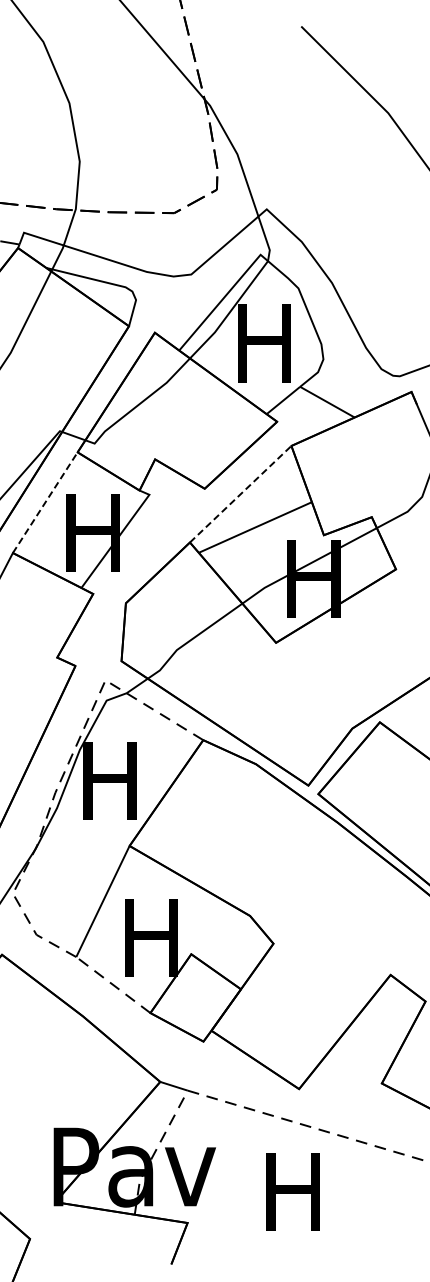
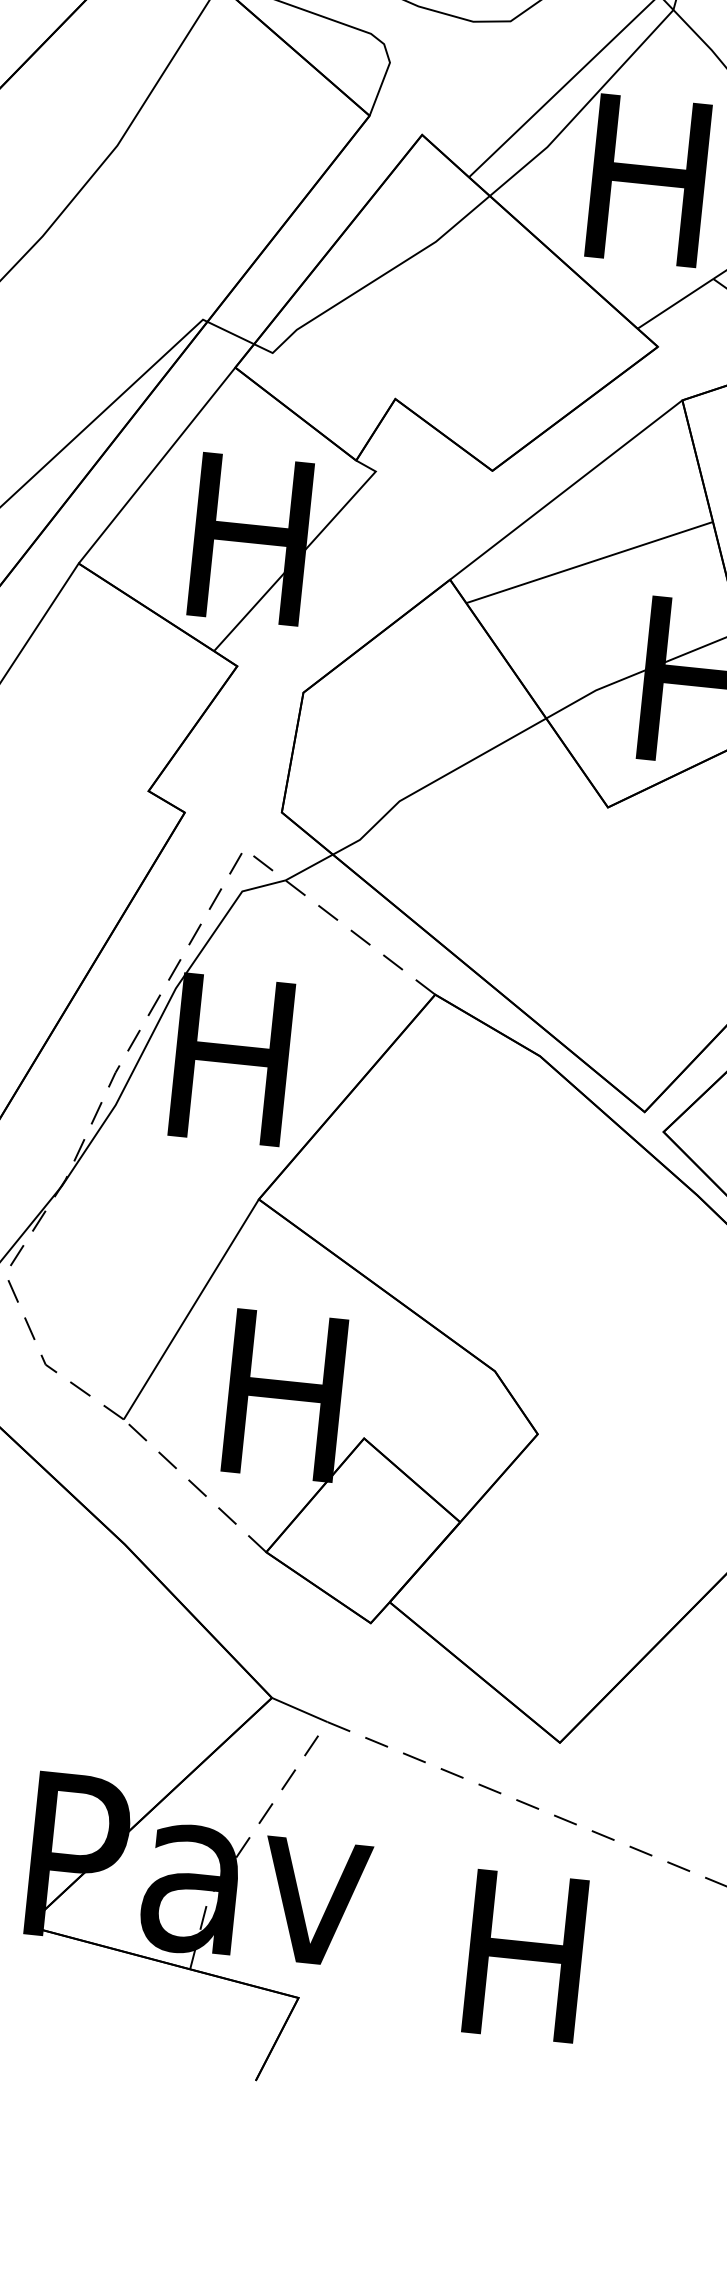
line: (241, 493) -> (568, 488), dashed -> solid
line: (45, 502) -> (157, 465), dashed -> solid

